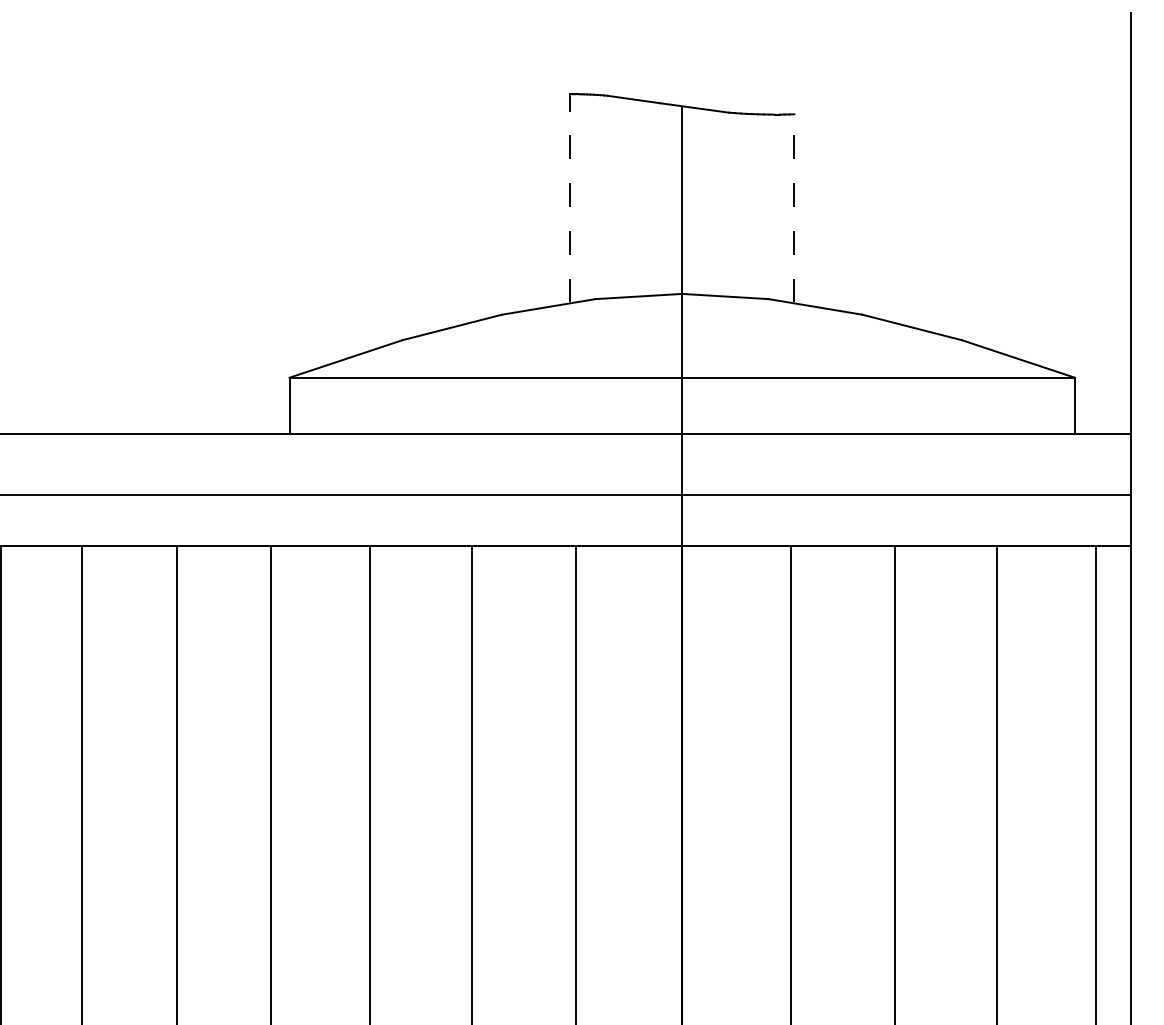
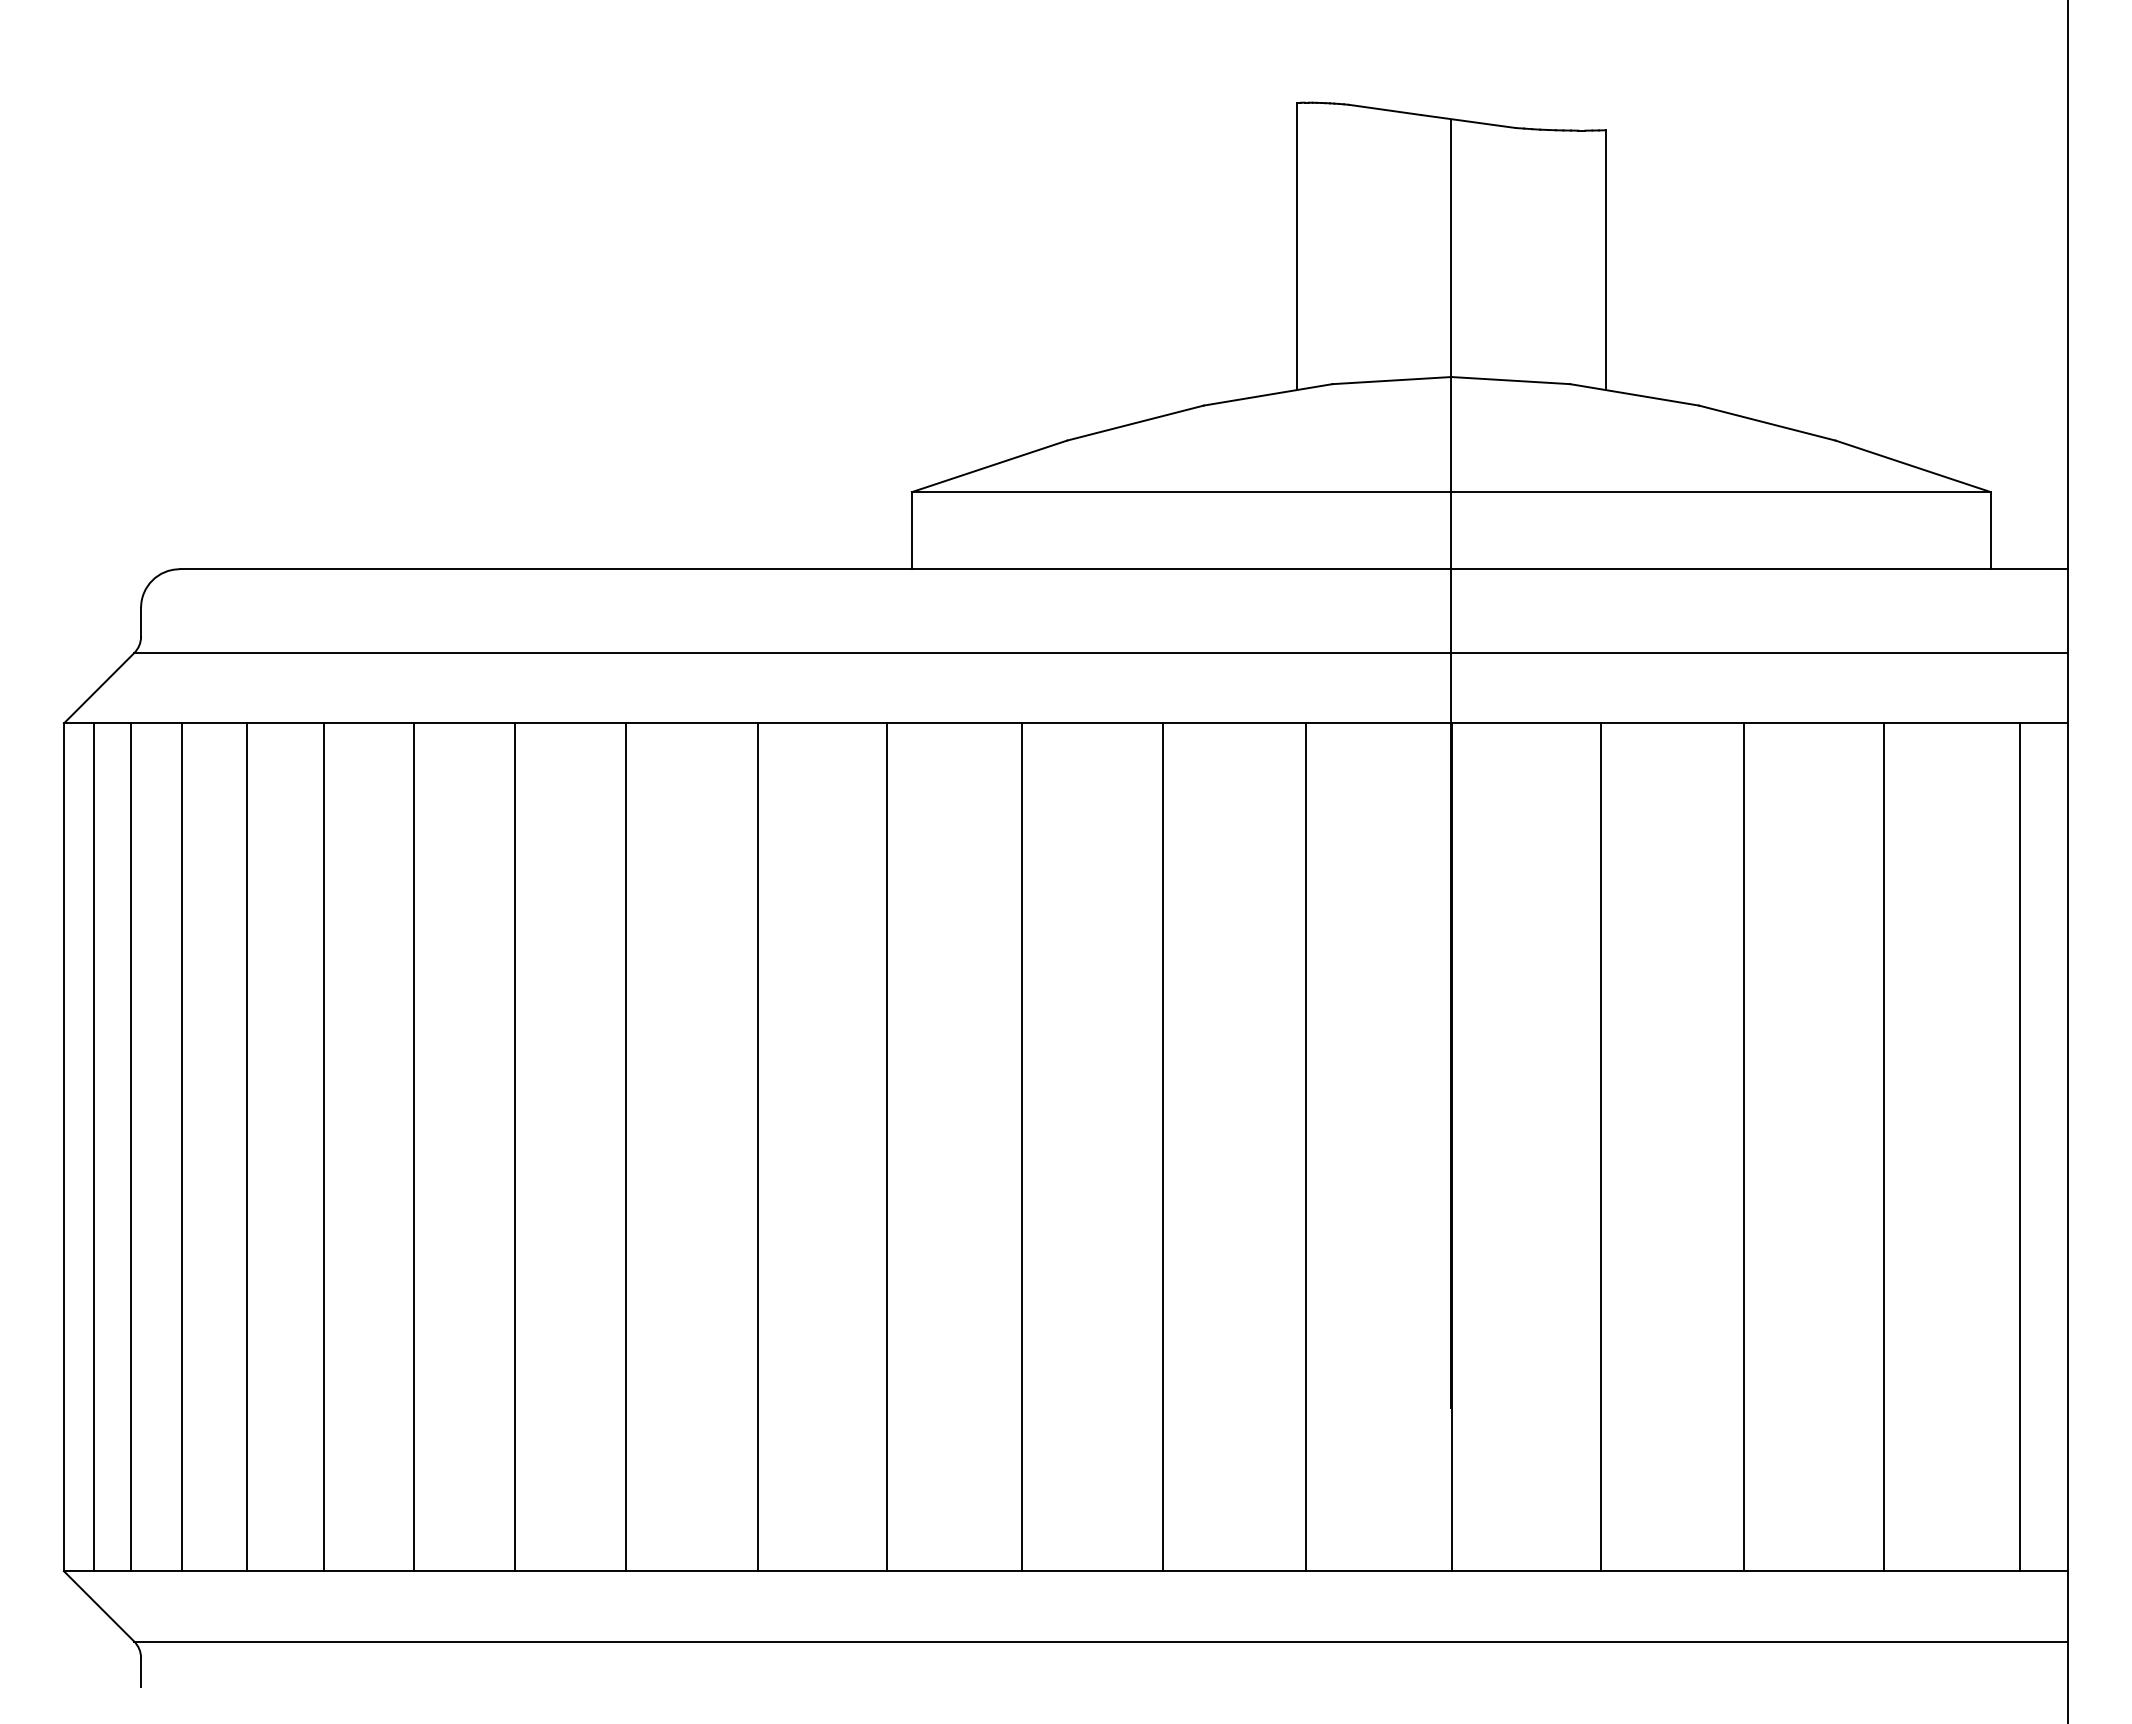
line: (570, 198) -> (1297, 245), dashed -> solid
line: (794, 208) -> (1605, 259), dashed -> solid

